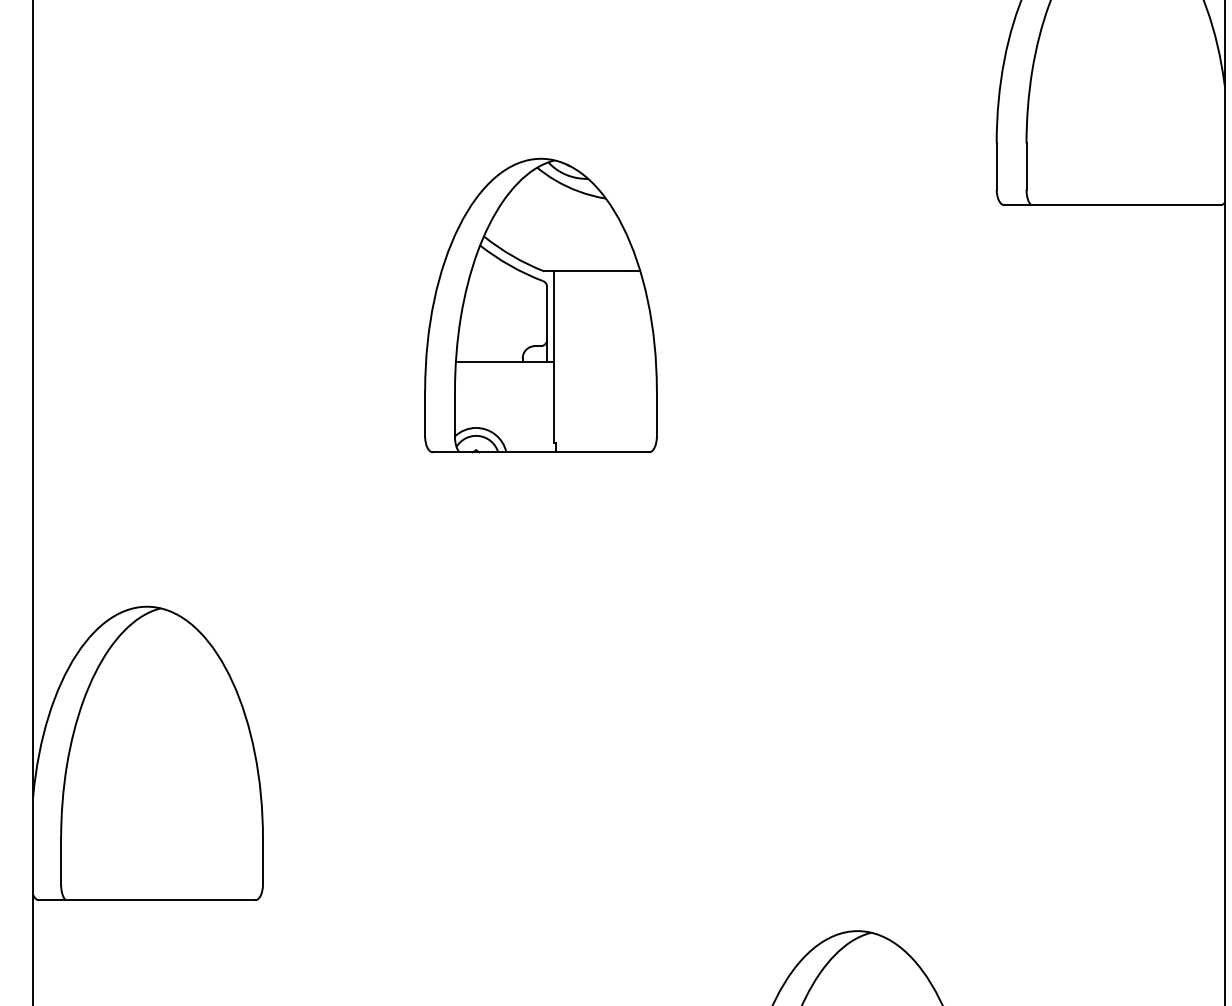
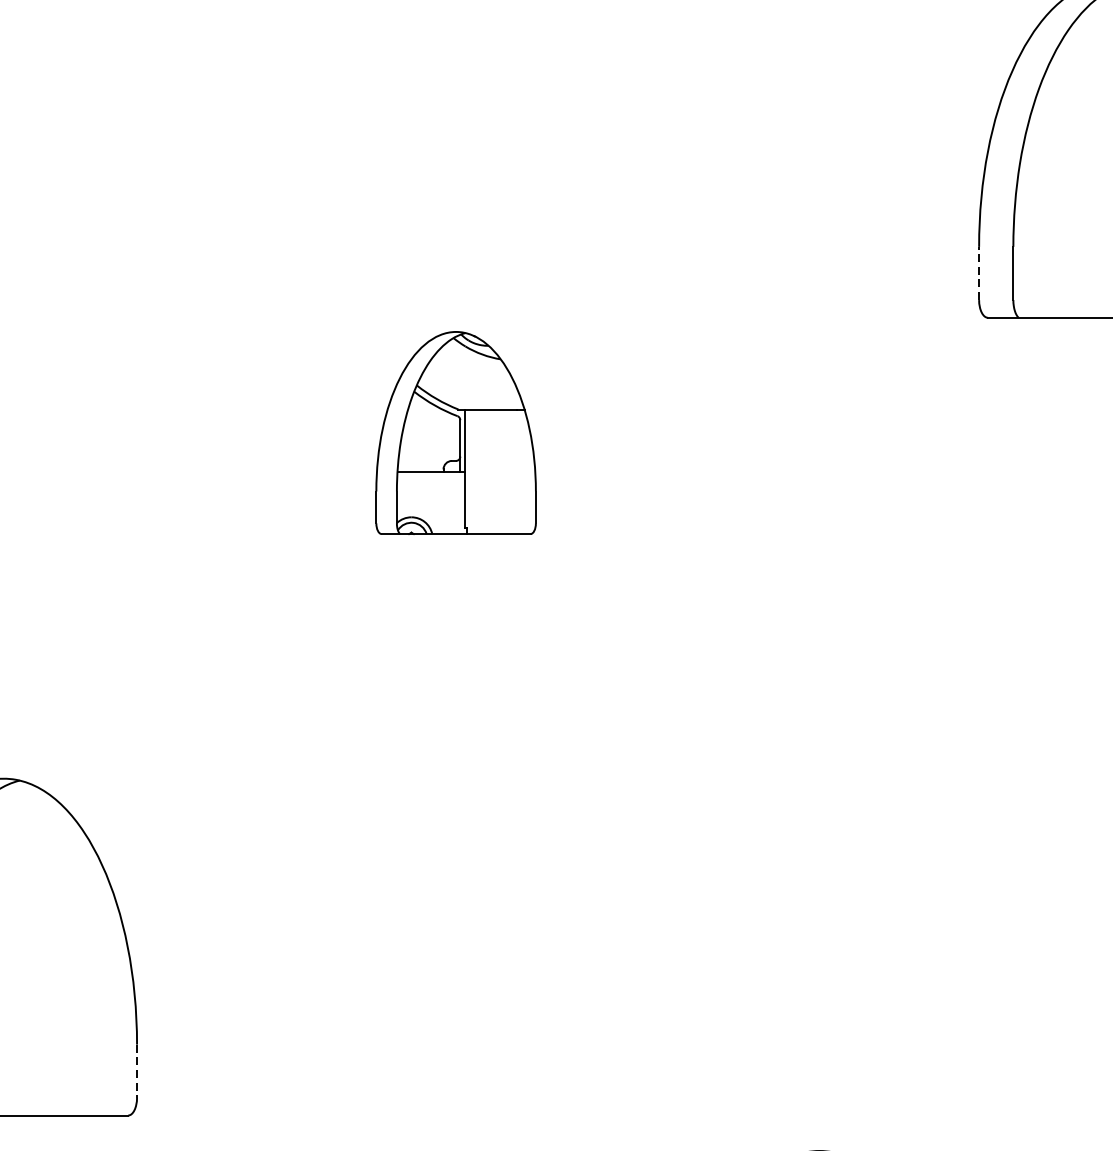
line: (996, 166) -> (978, 273), solid -> dashed
part: (540, 305) -> (455, 432), size x0.6
line: (262, 862) -> (136, 1072), solid -> dashed

